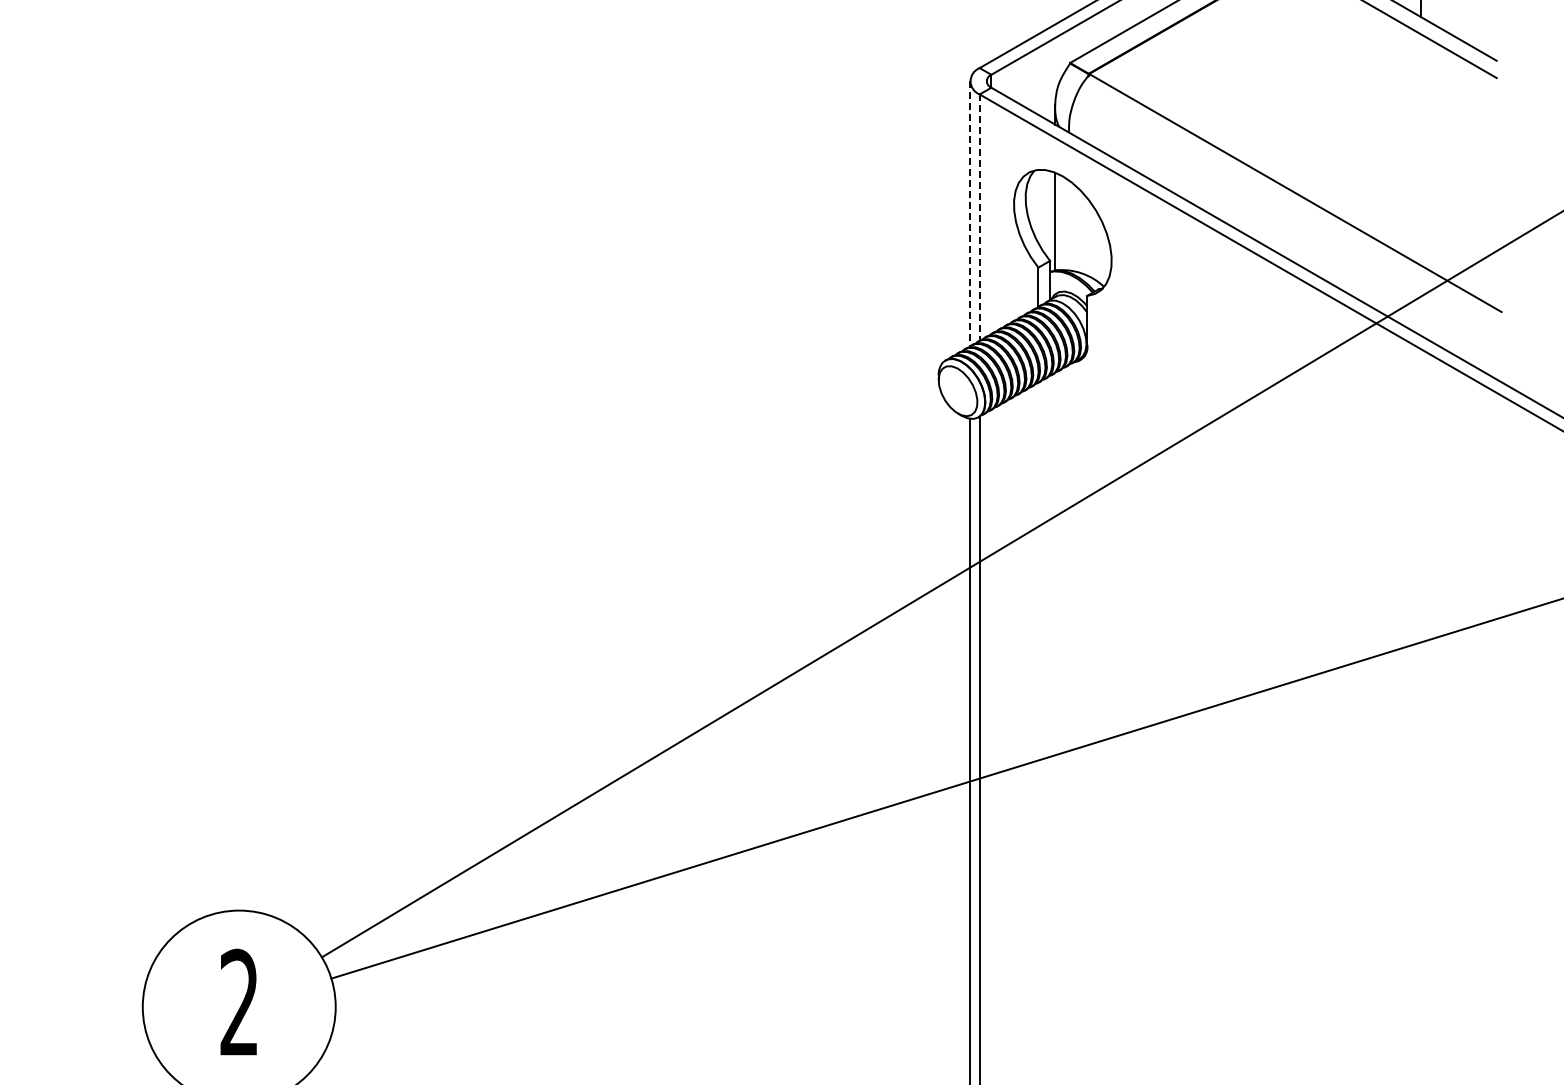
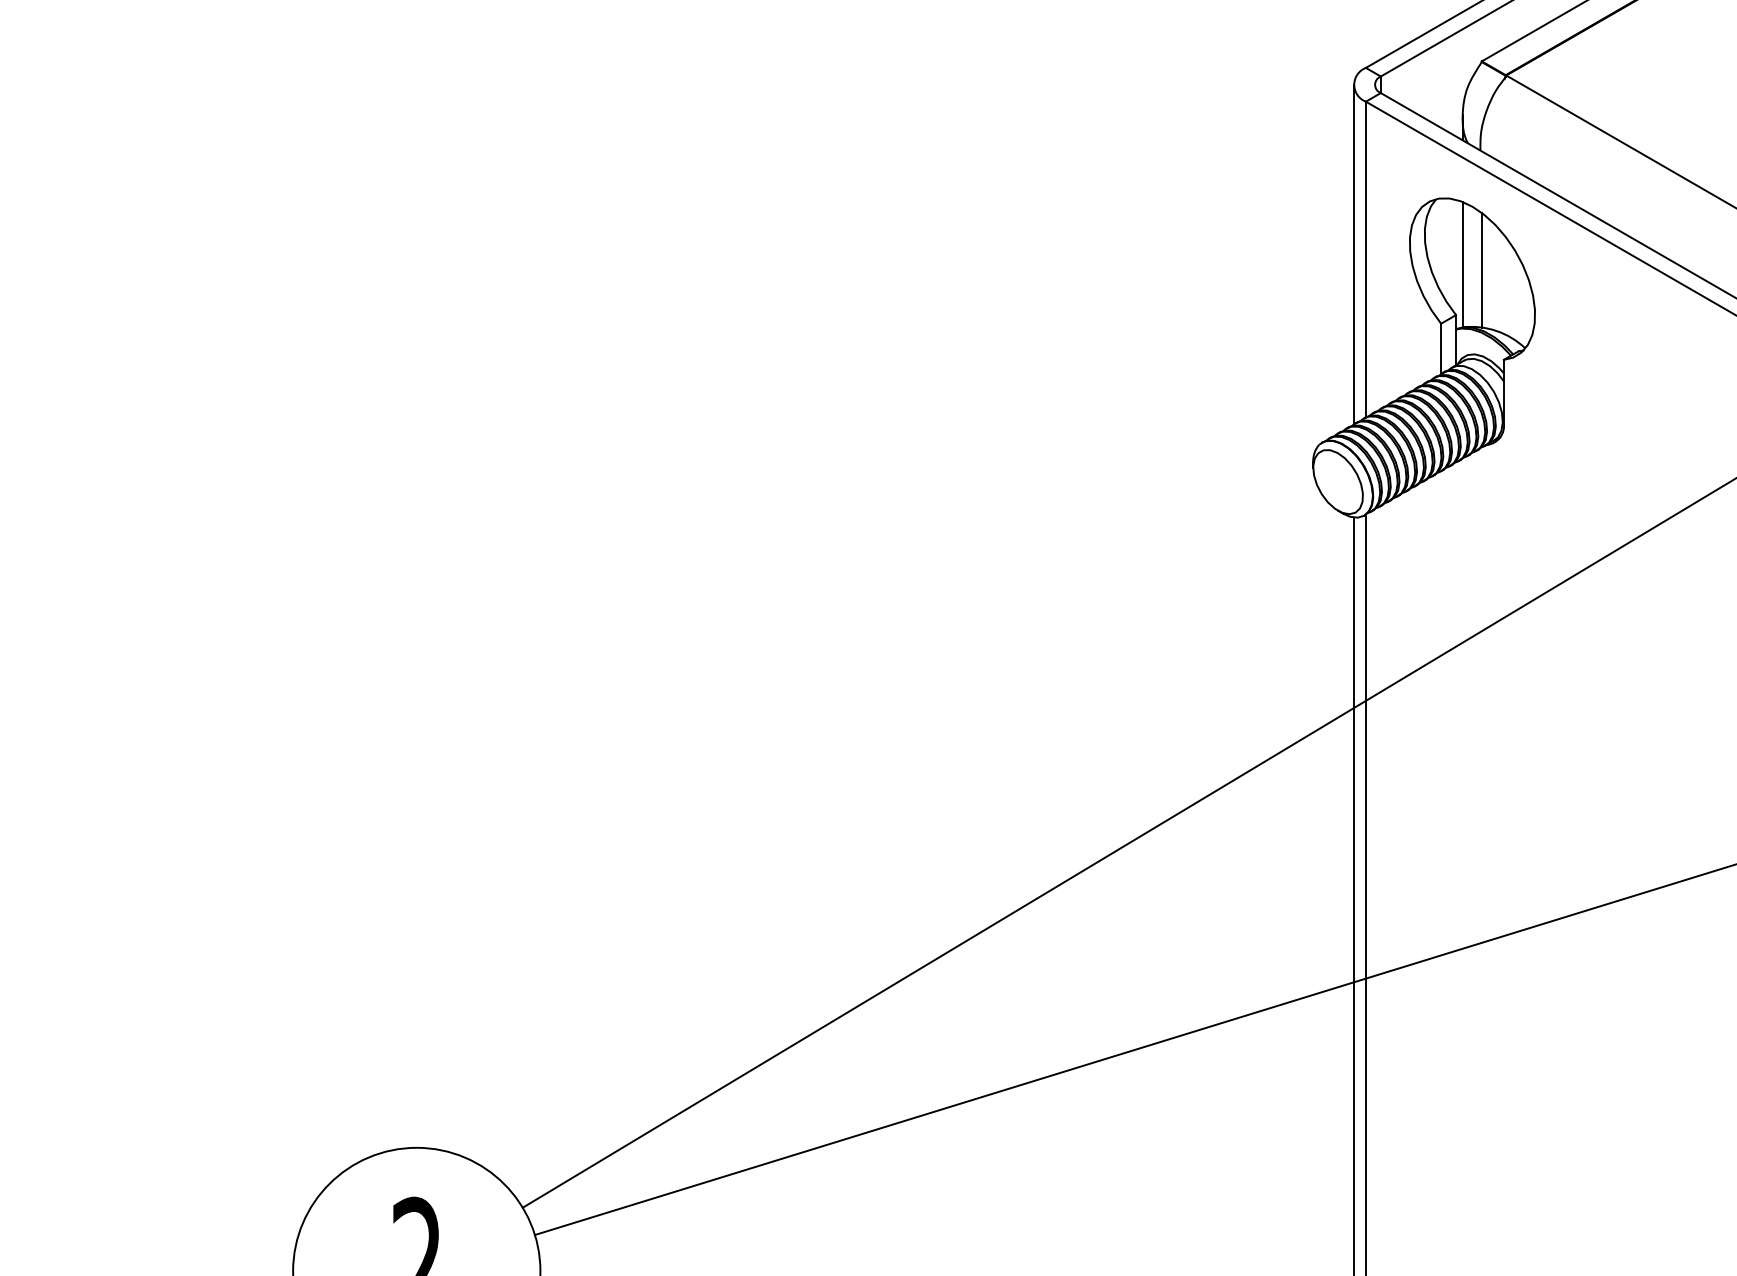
line: (970, 214) -> (1354, 255), dashed -> solid
line: (979, 218) -> (1365, 260), dashed -> solid
line: (1070, 225) -> (1482, 269), added

